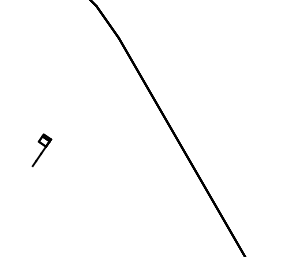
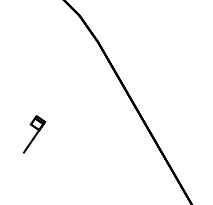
part: (41, 149) -> (34, 133), size x1.4

